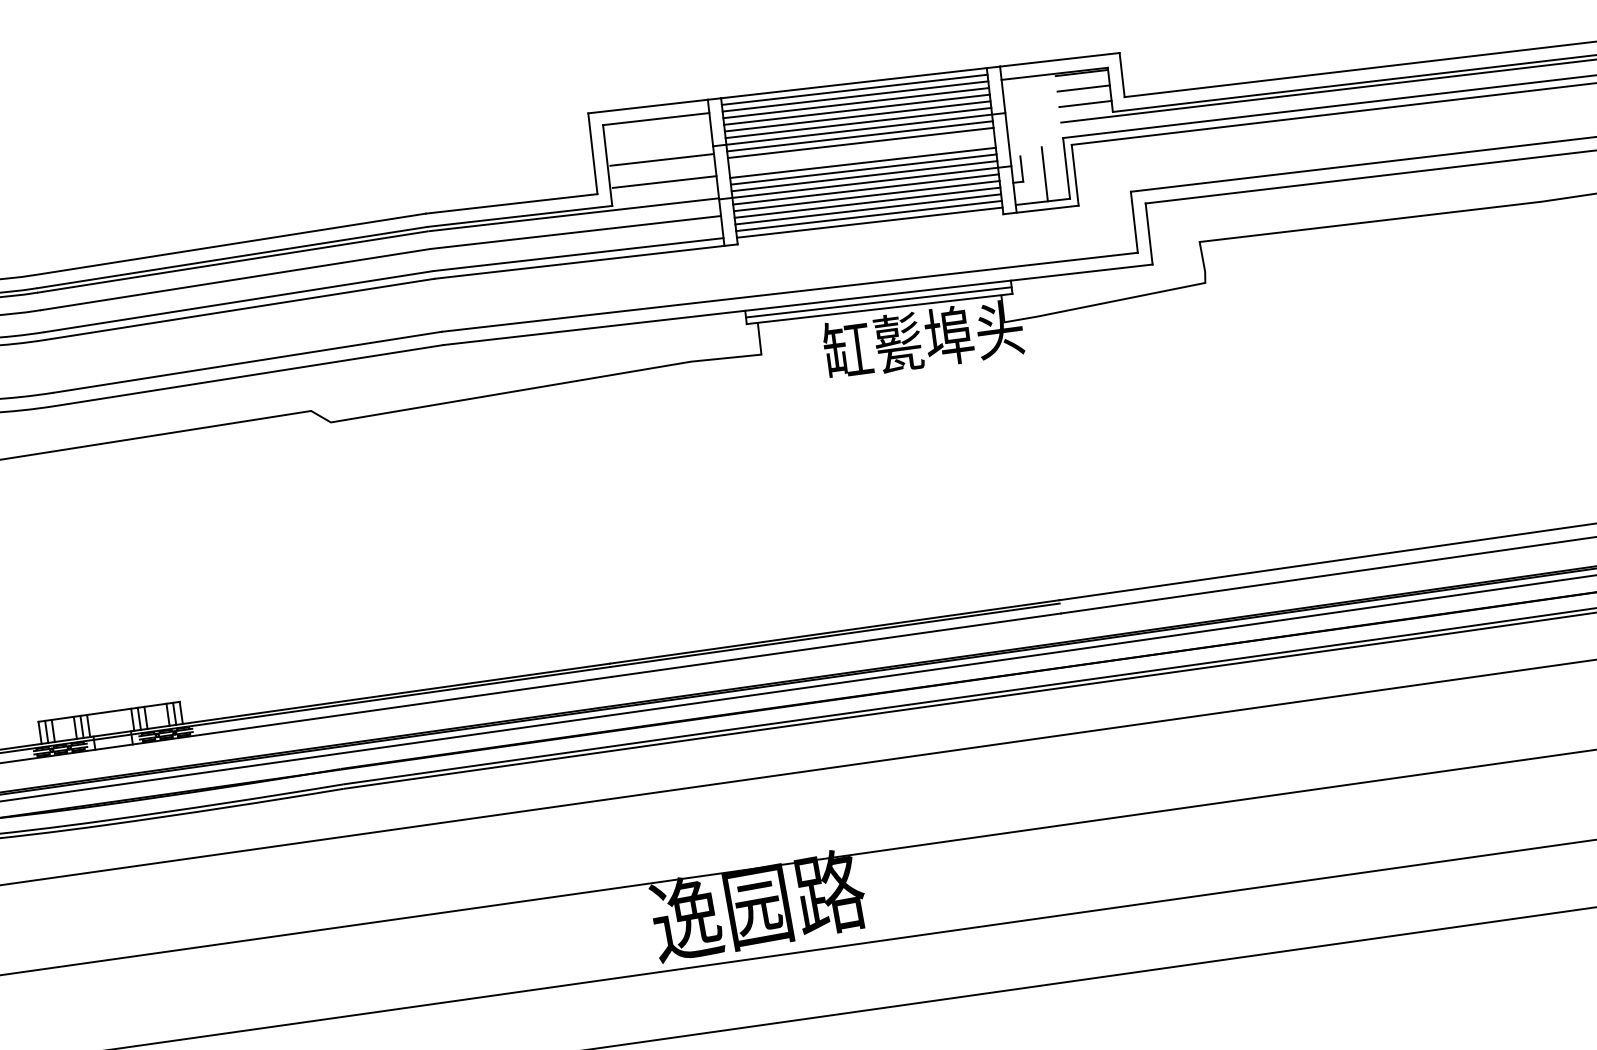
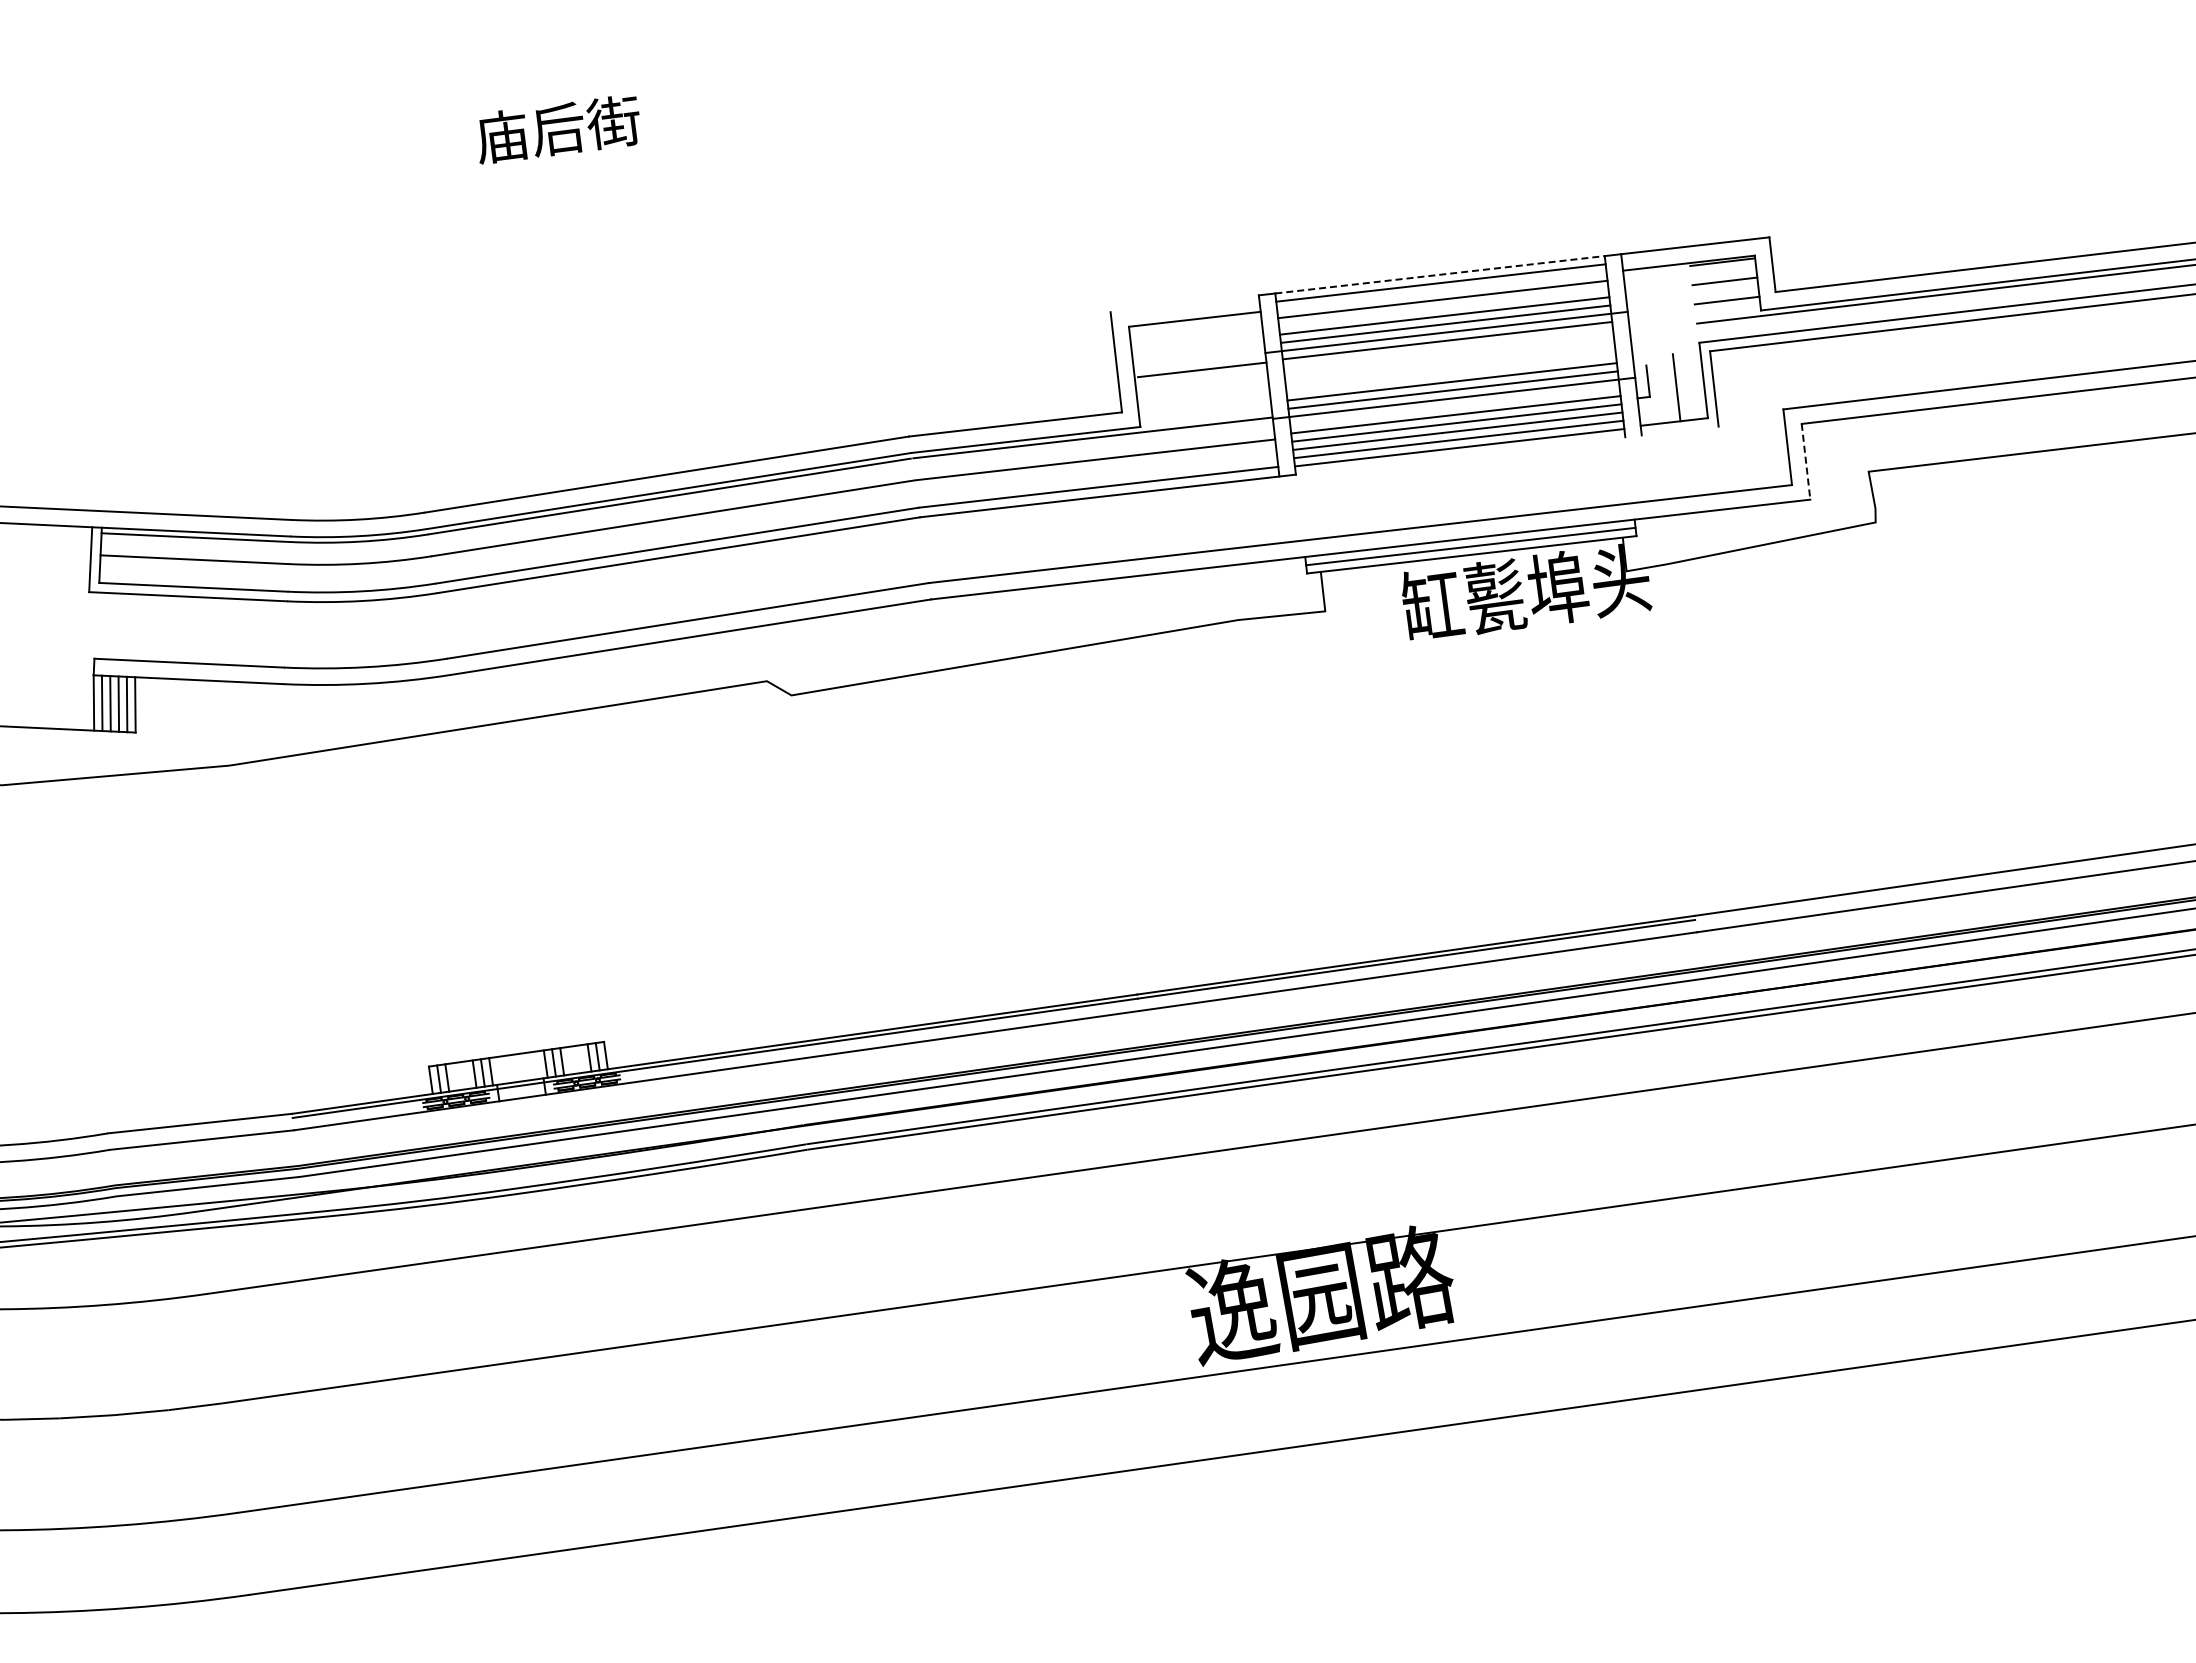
line: (854, 82) -> (1440, 274), solid -> dashed
line: (855, 95) -> (1441, 290), removed
line: (647, 106) -> (1184, 303), removed
line: (856, 109) -> (1443, 307), removed
line: (860, 142) -> (1448, 348), removed
line: (862, 162) -> (1450, 373), removed
line: (664, 182) -> (1205, 397), removed
line: (865, 189) -> (1454, 406), removed
line: (1040, 209) -> (1671, 431), removed
line: (1149, 234) -> (1806, 462), solid -> dashed

